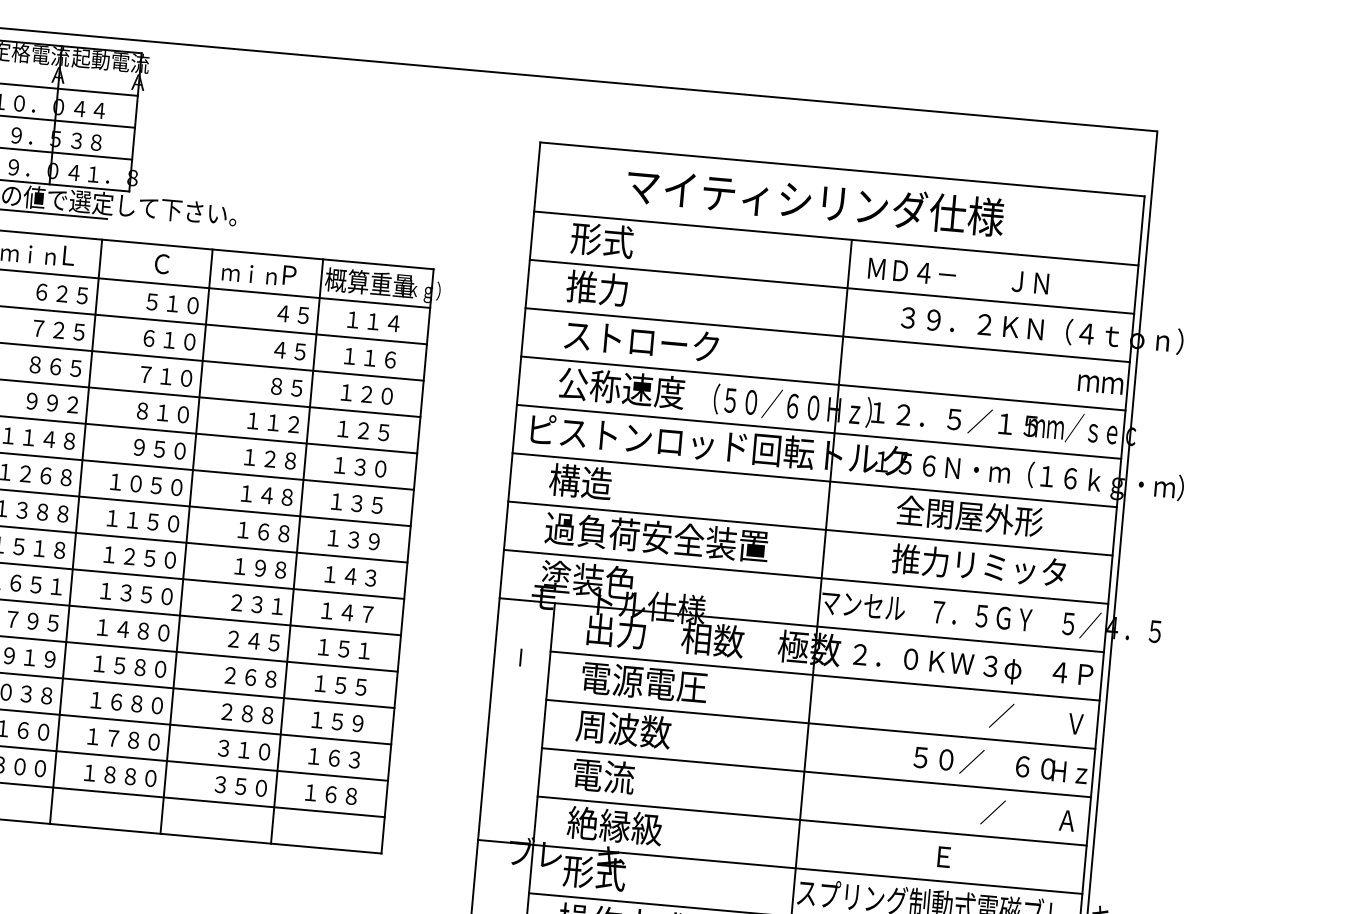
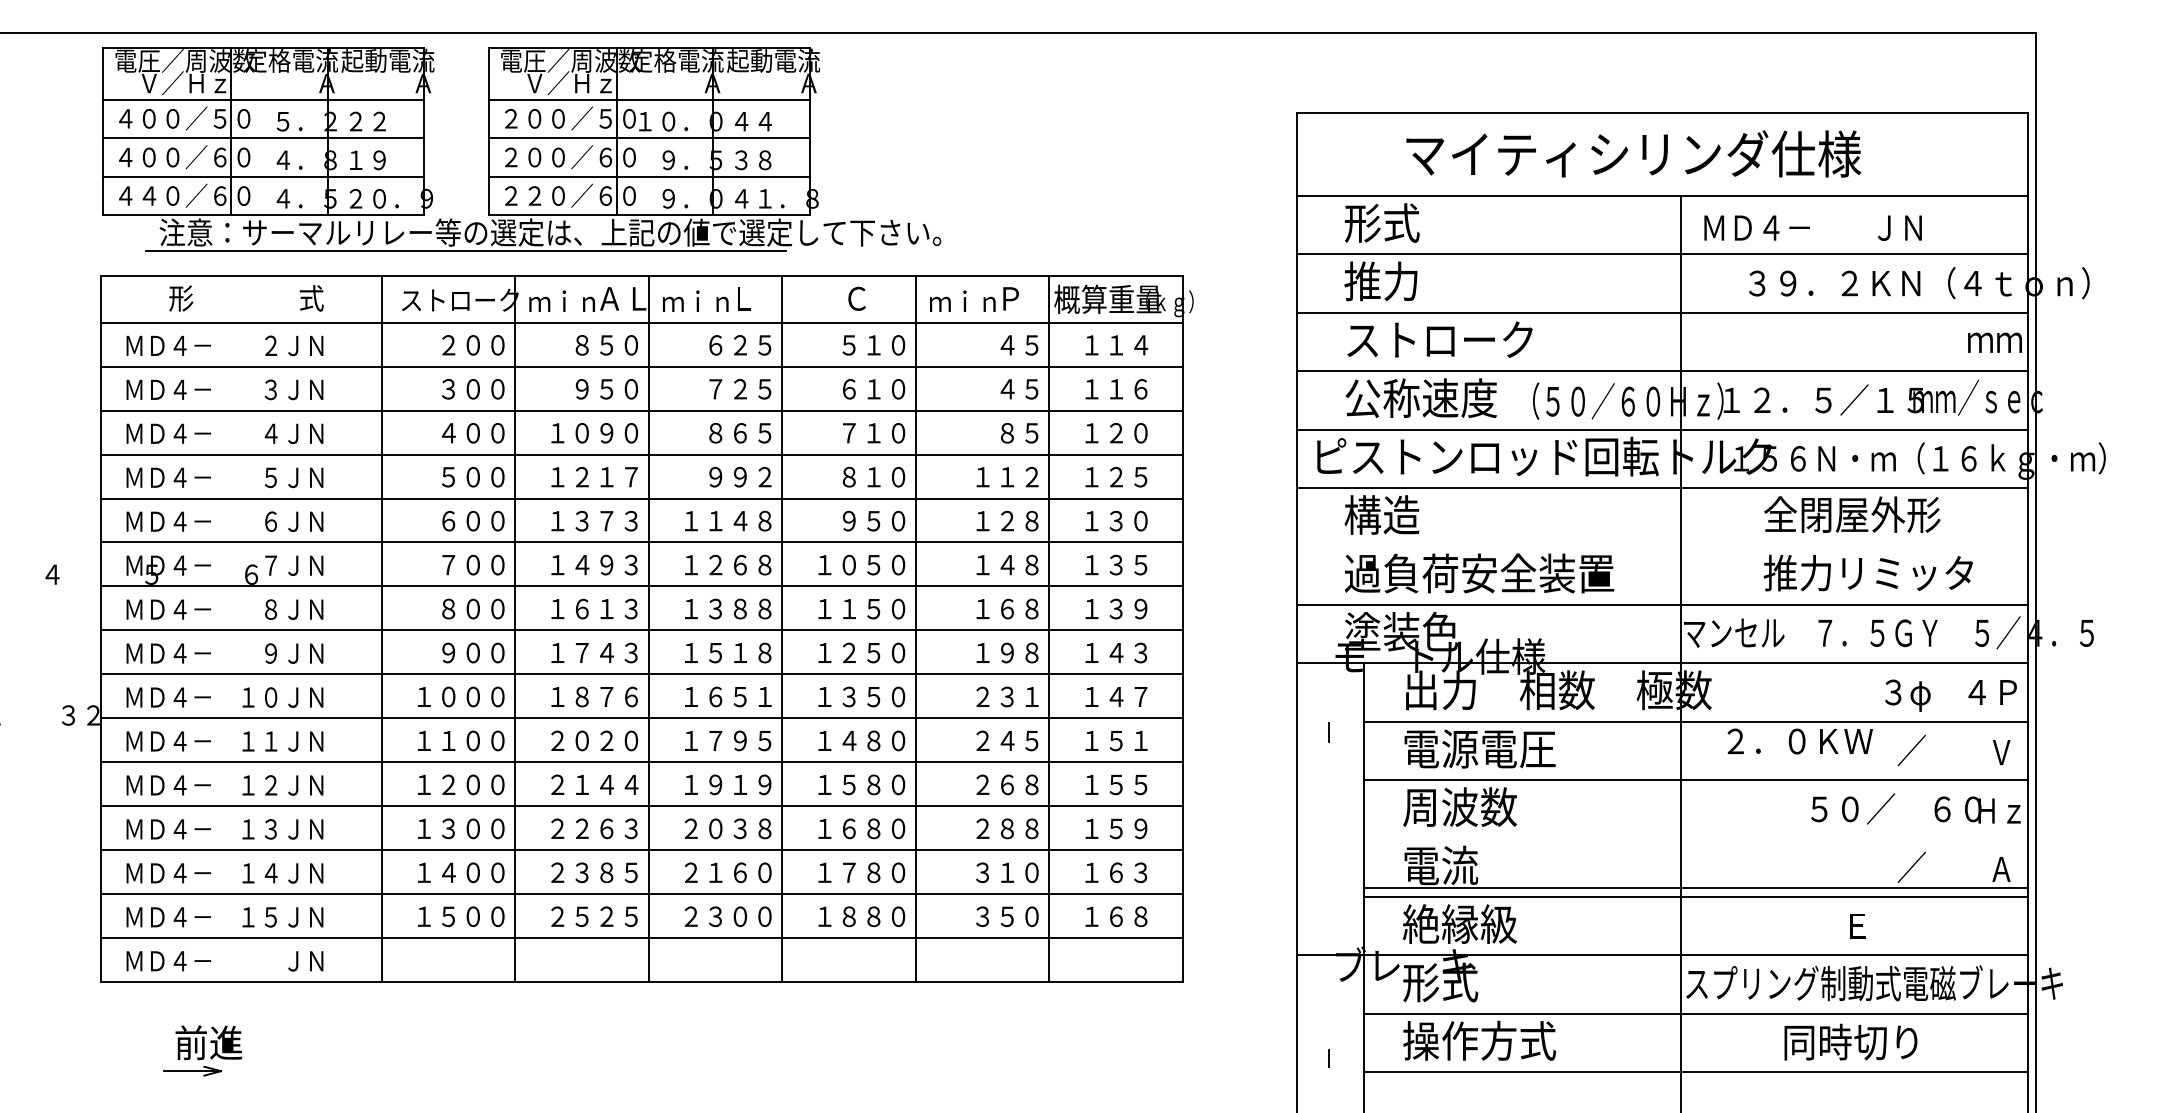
line: (810, 528) -> (1662, 546), removed
text: (913, 659) -> (1799, 741), moved
line: (816, 772) -> (1695, 887), moved

